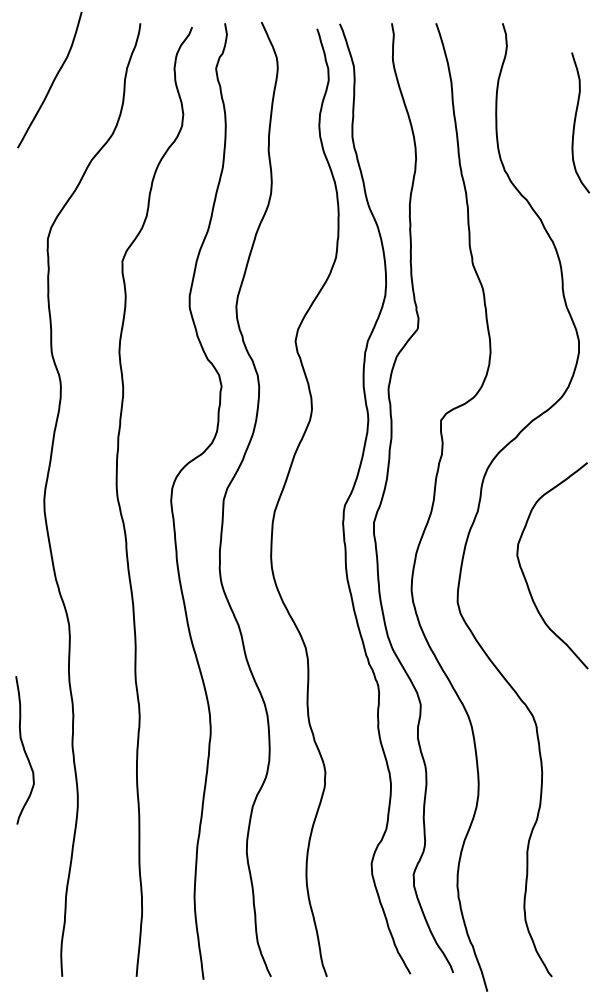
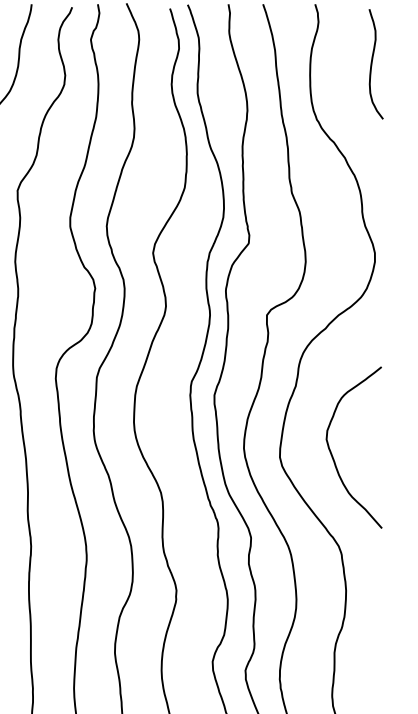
curve: (575, 122) -> (372, 63), moved
curve: (524, 573) -> (332, 453), moved

